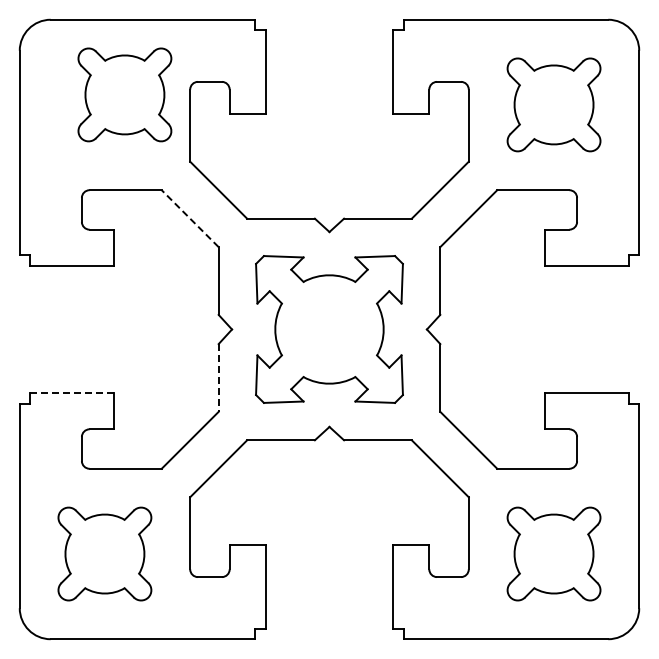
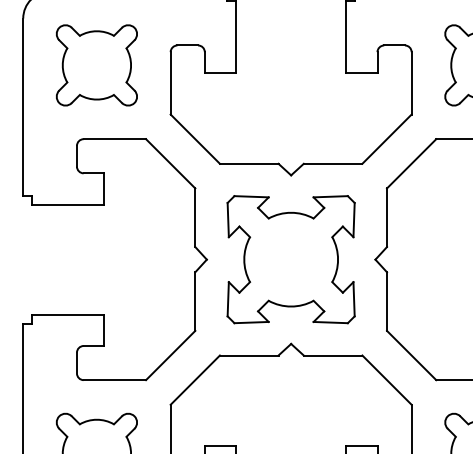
part: (124, 94) -> (96, 65), moved
line: (189, 218) -> (170, 163), dashed -> solid
line: (218, 377) -> (195, 301), dashed -> solid
line: (71, 392) -> (67, 314), dashed -> solid

